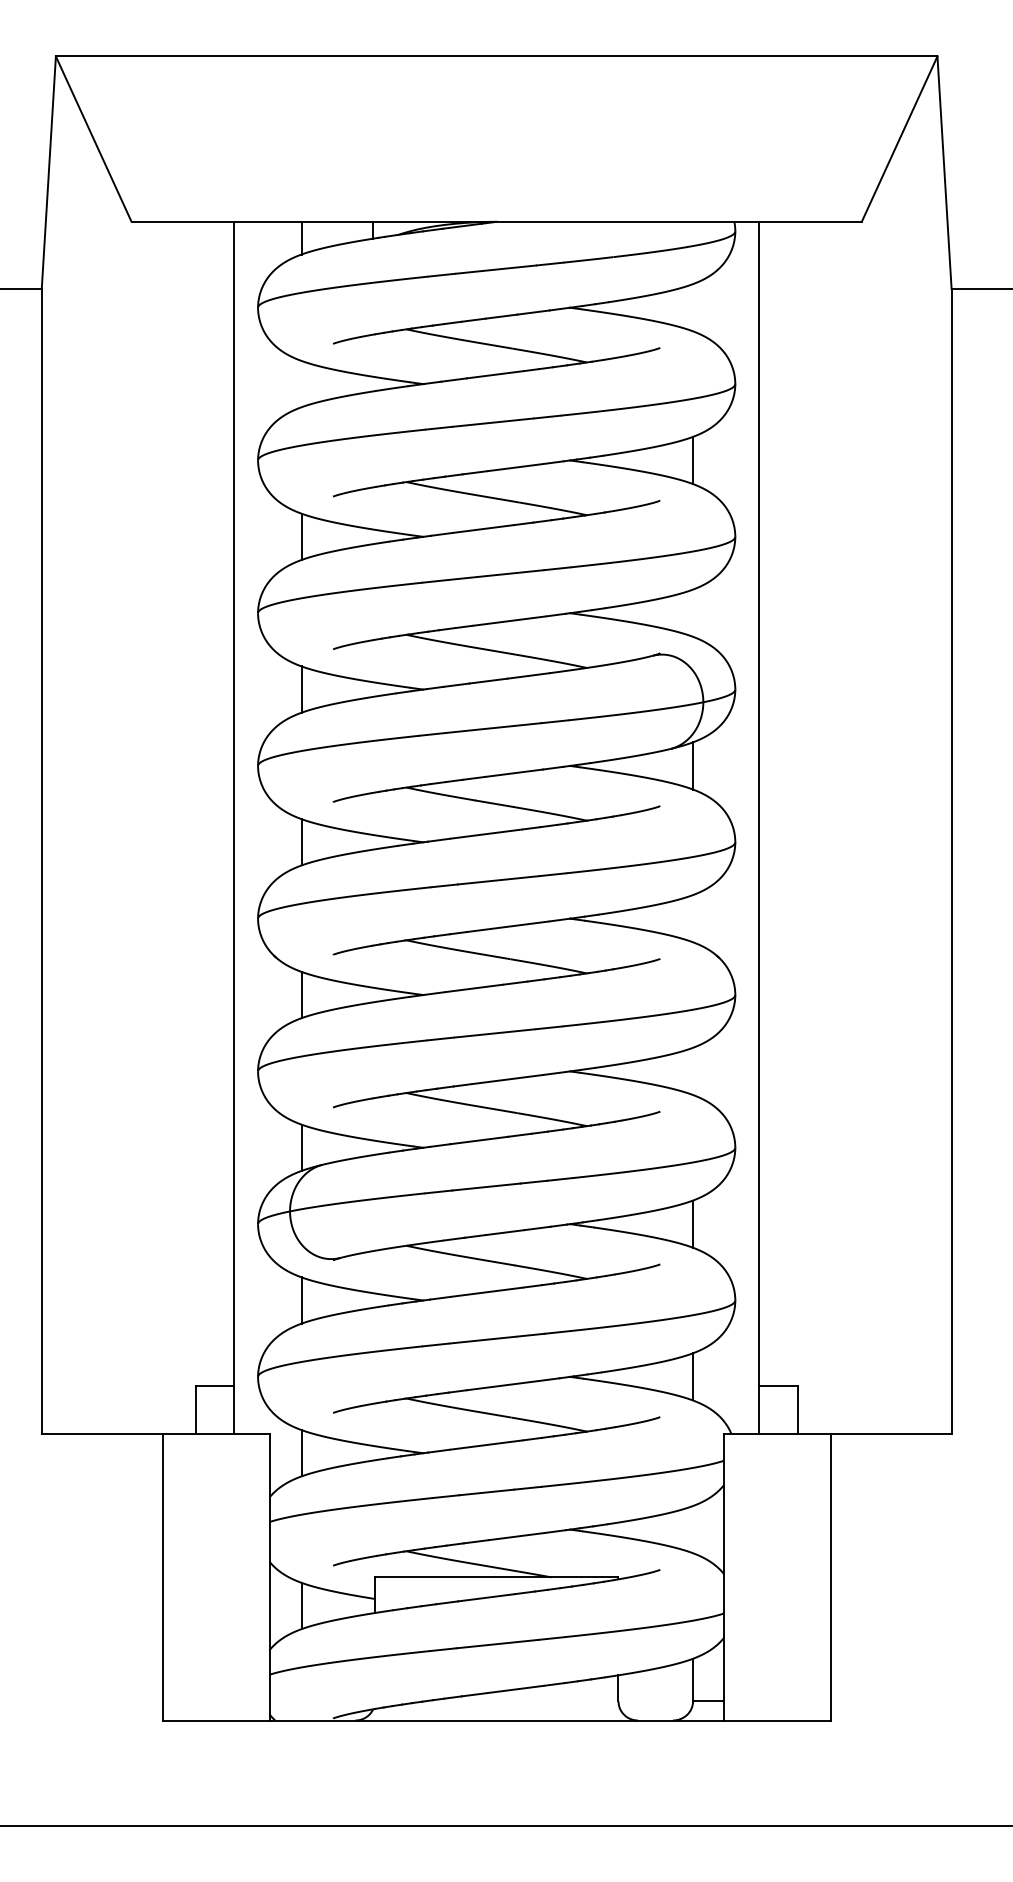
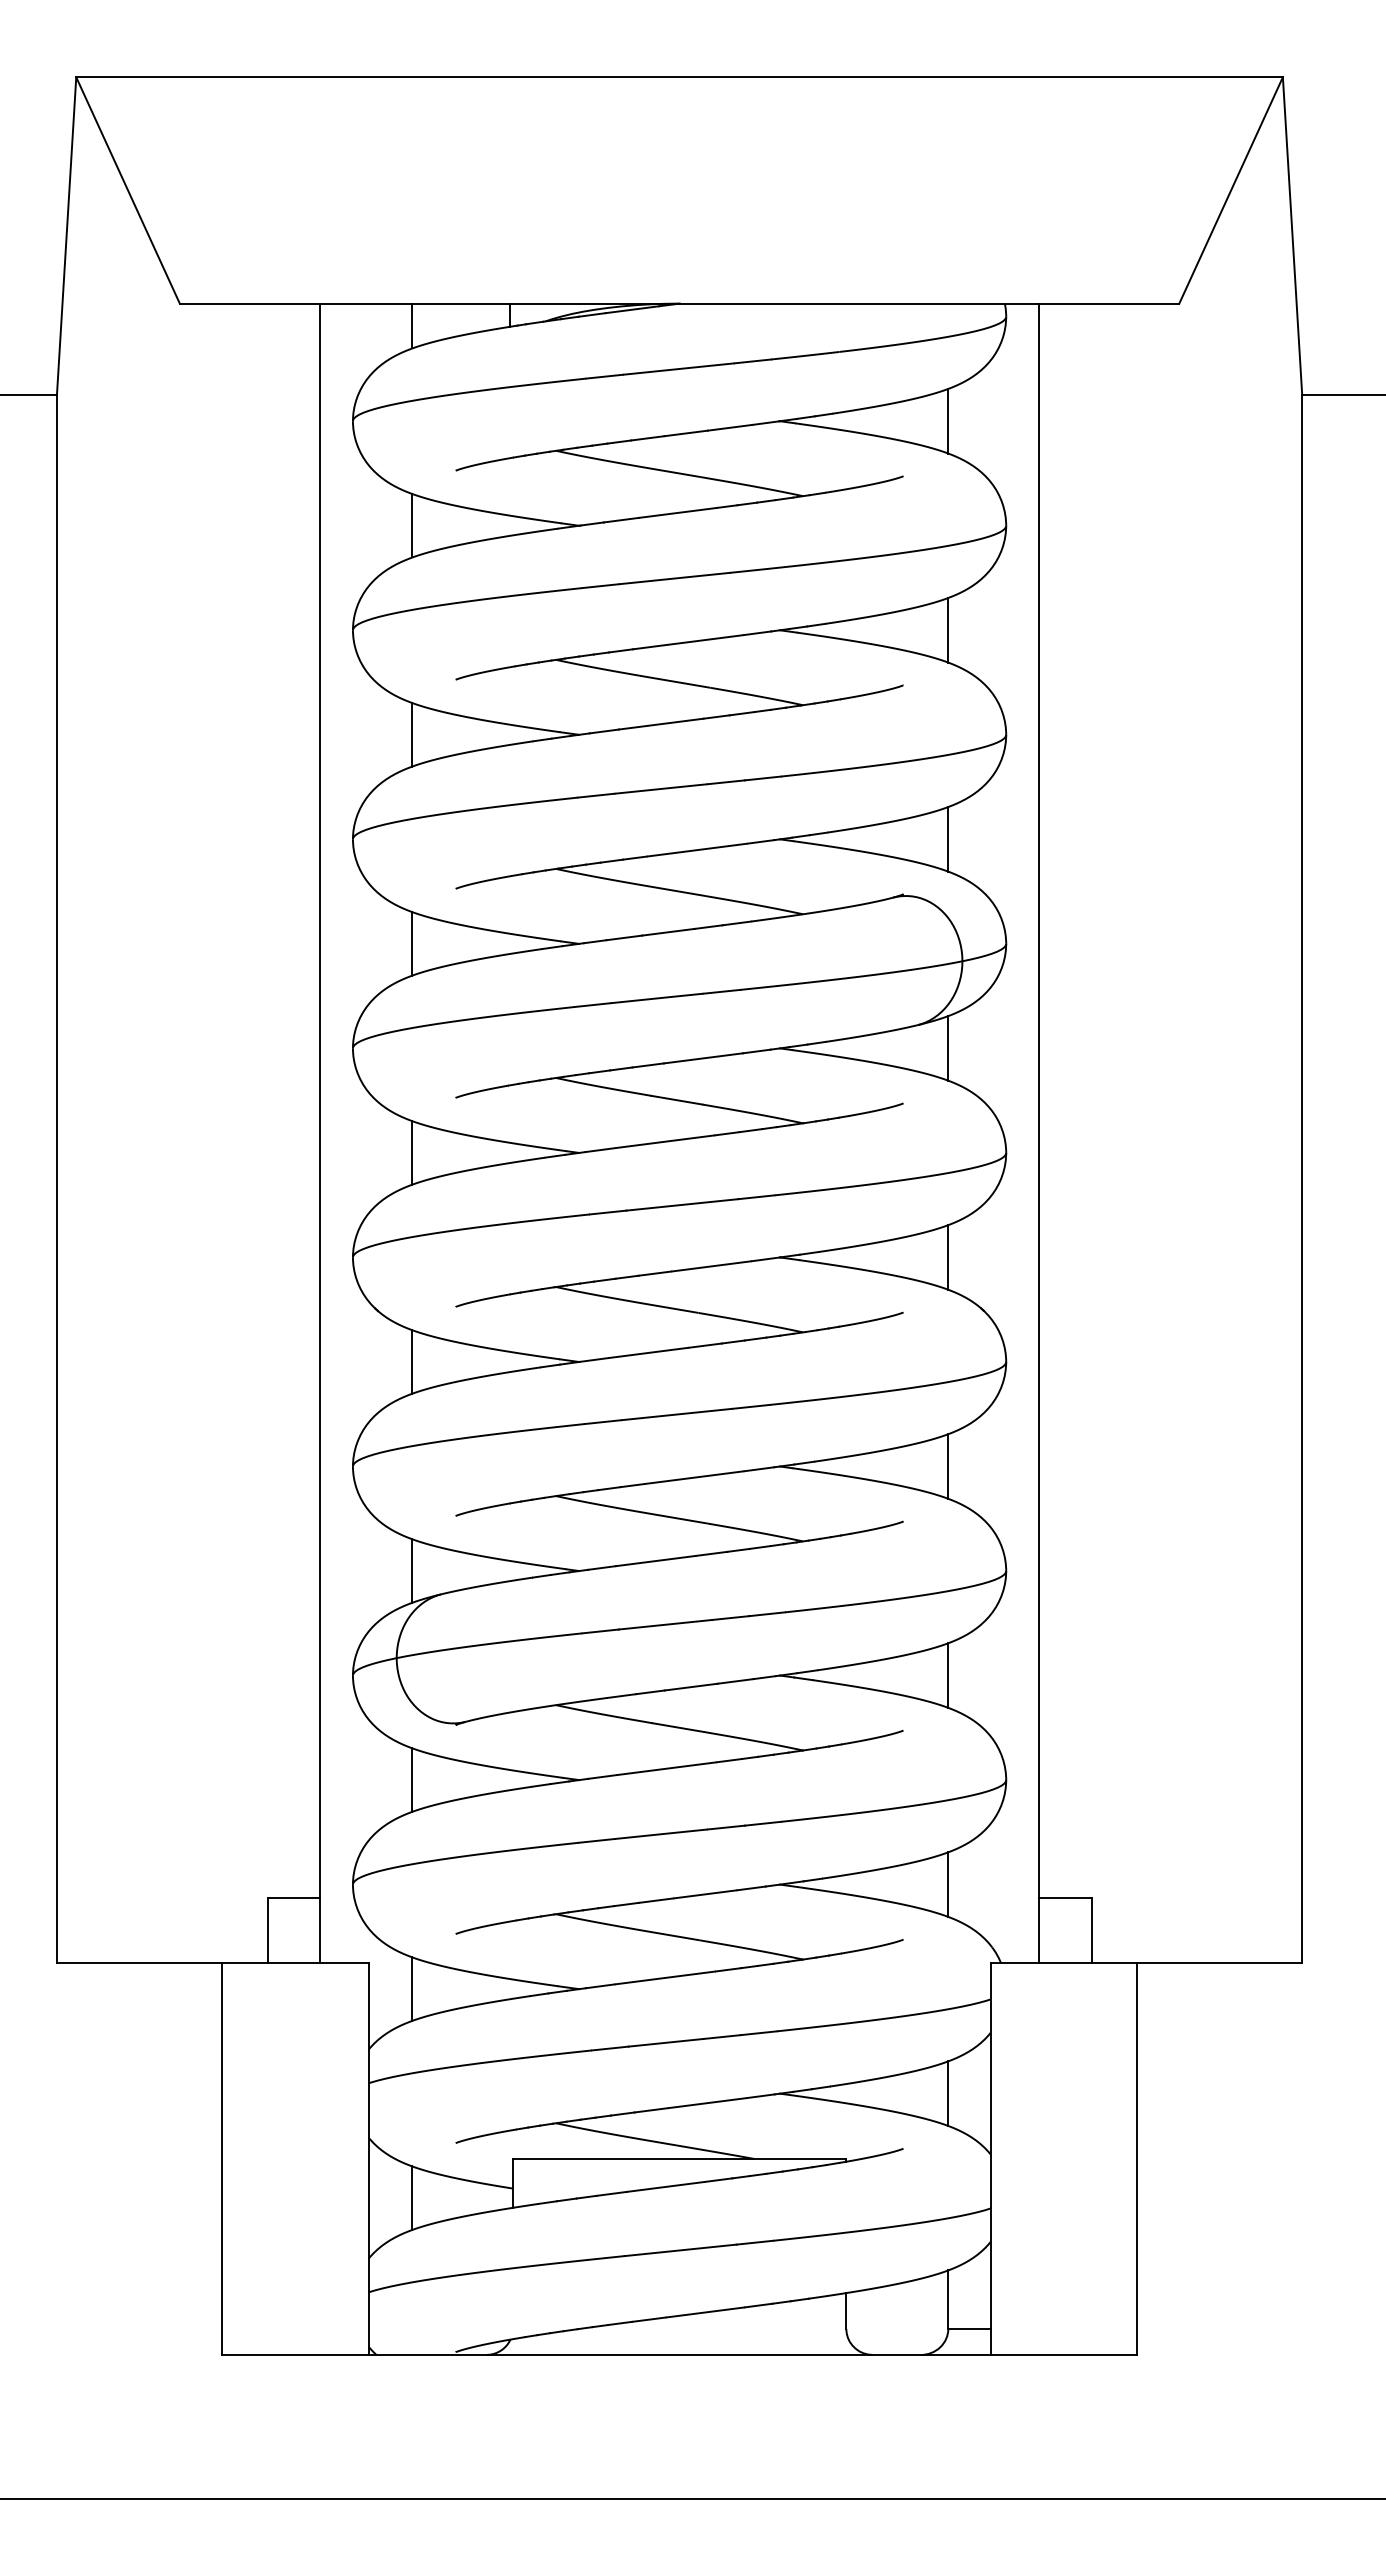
line: (693, 307) -> (948, 420), added
line: (301, 383) -> (412, 525), added
line: (693, 613) -> (948, 839), added
line: (693, 918) -> (948, 1257), added
line: (693, 1071) -> (948, 1466), added
line: (693, 1529) -> (948, 2093), added

